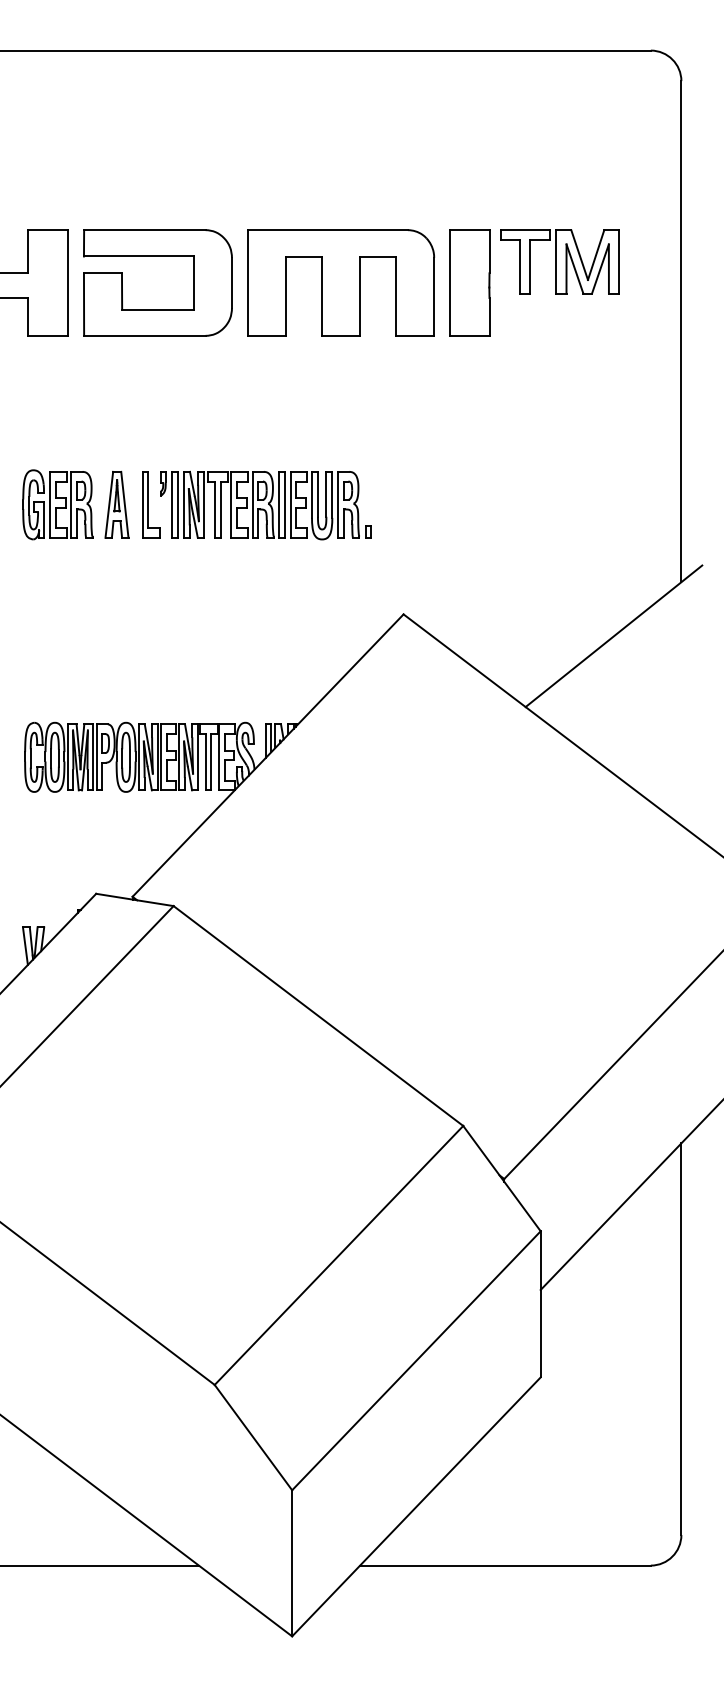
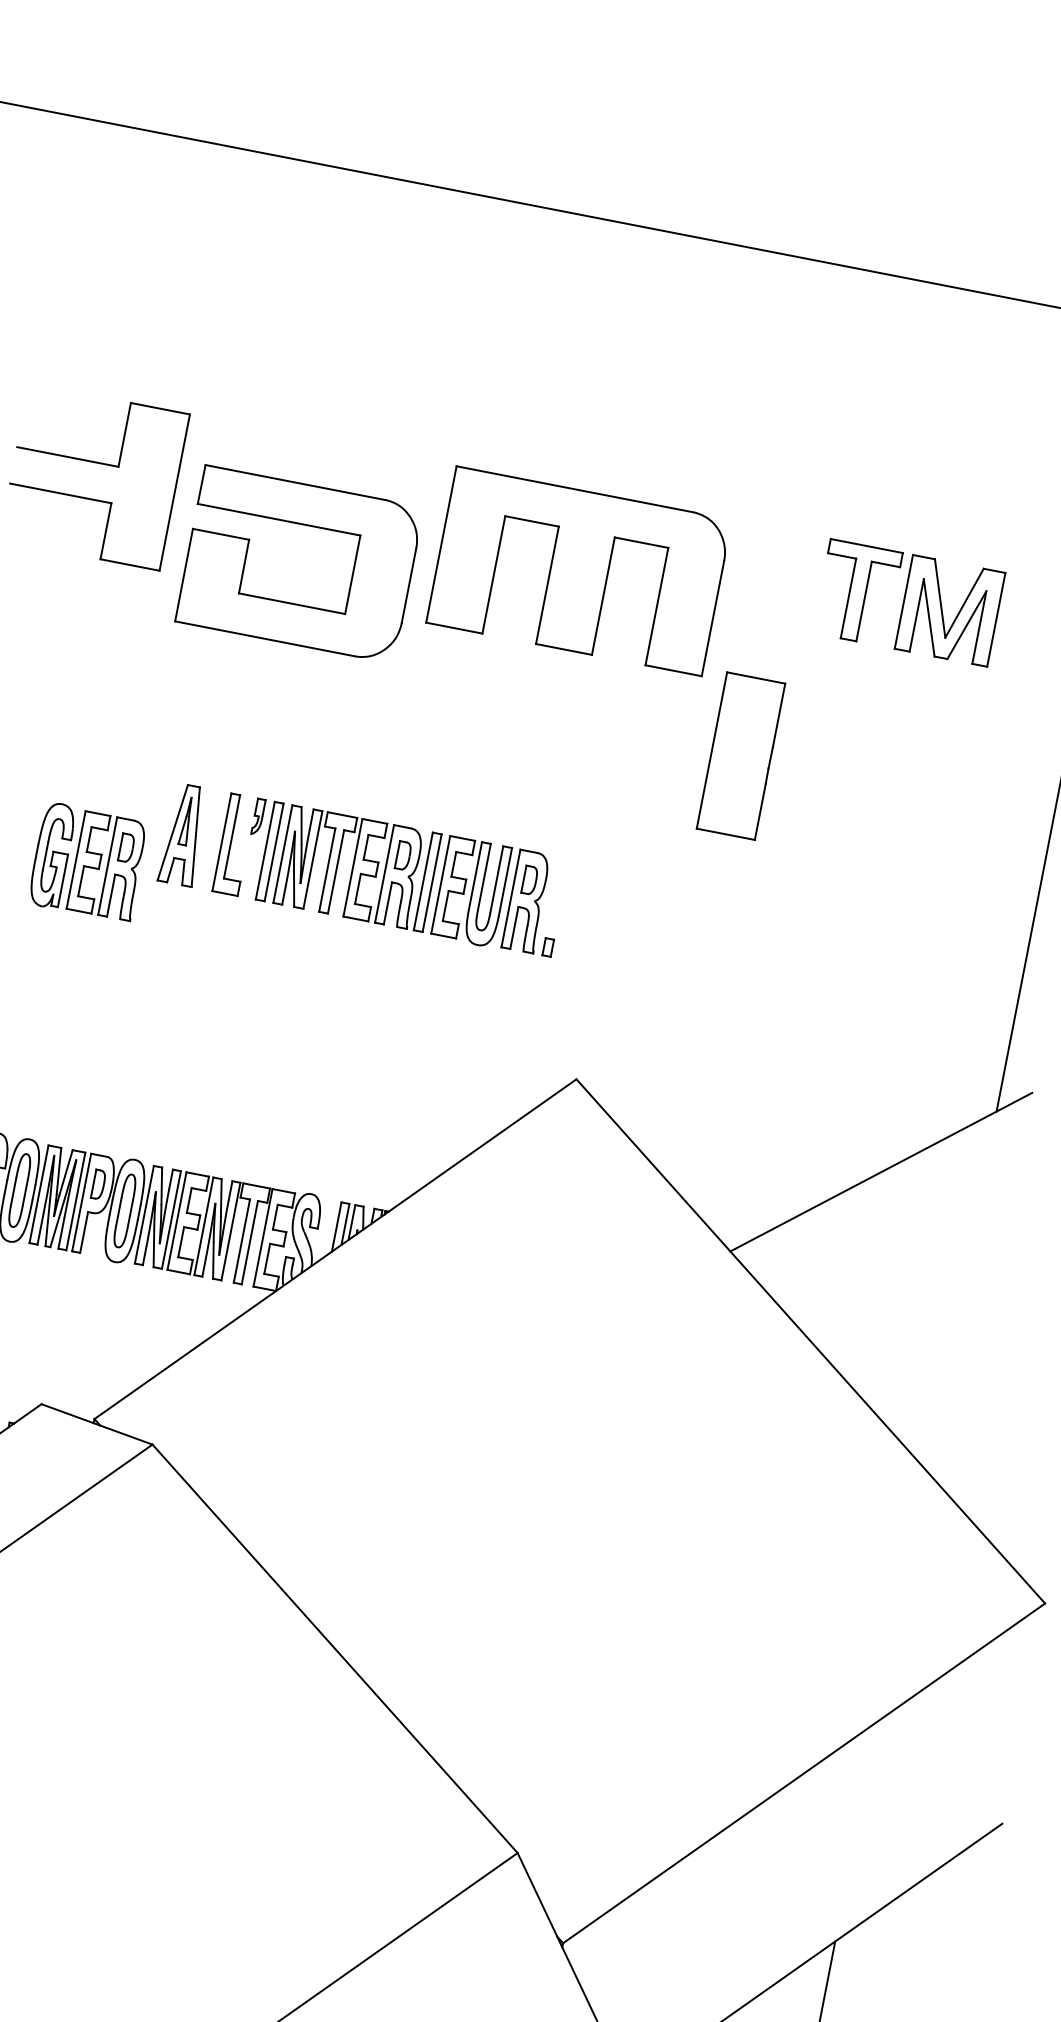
part: (157, 256) -> (306, 525), moved
part: (469, 282) -> (740, 755), moved
part: (57, 504) -> (87, 861), moved

